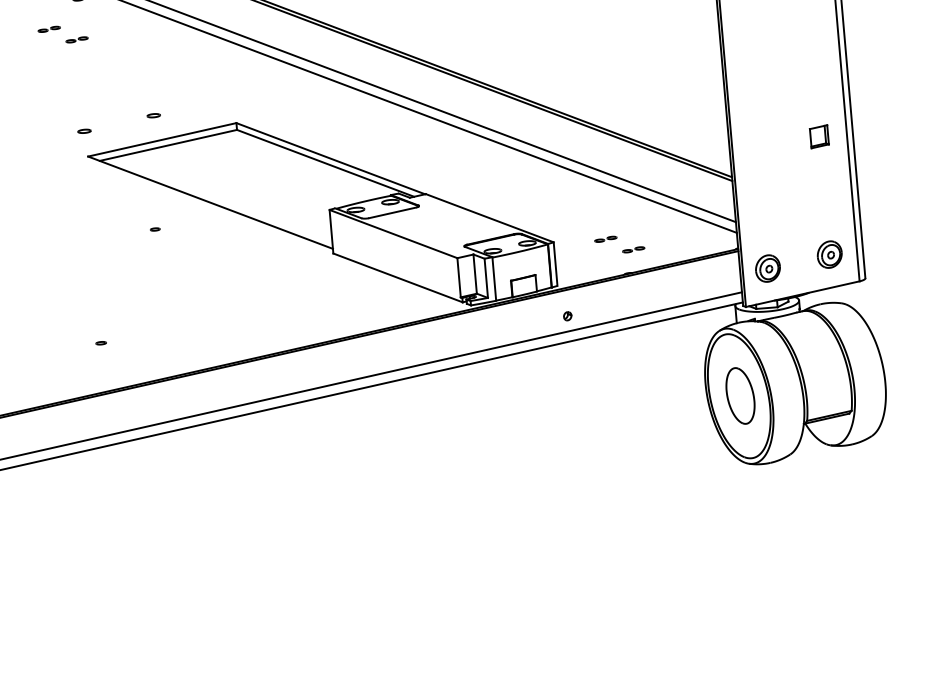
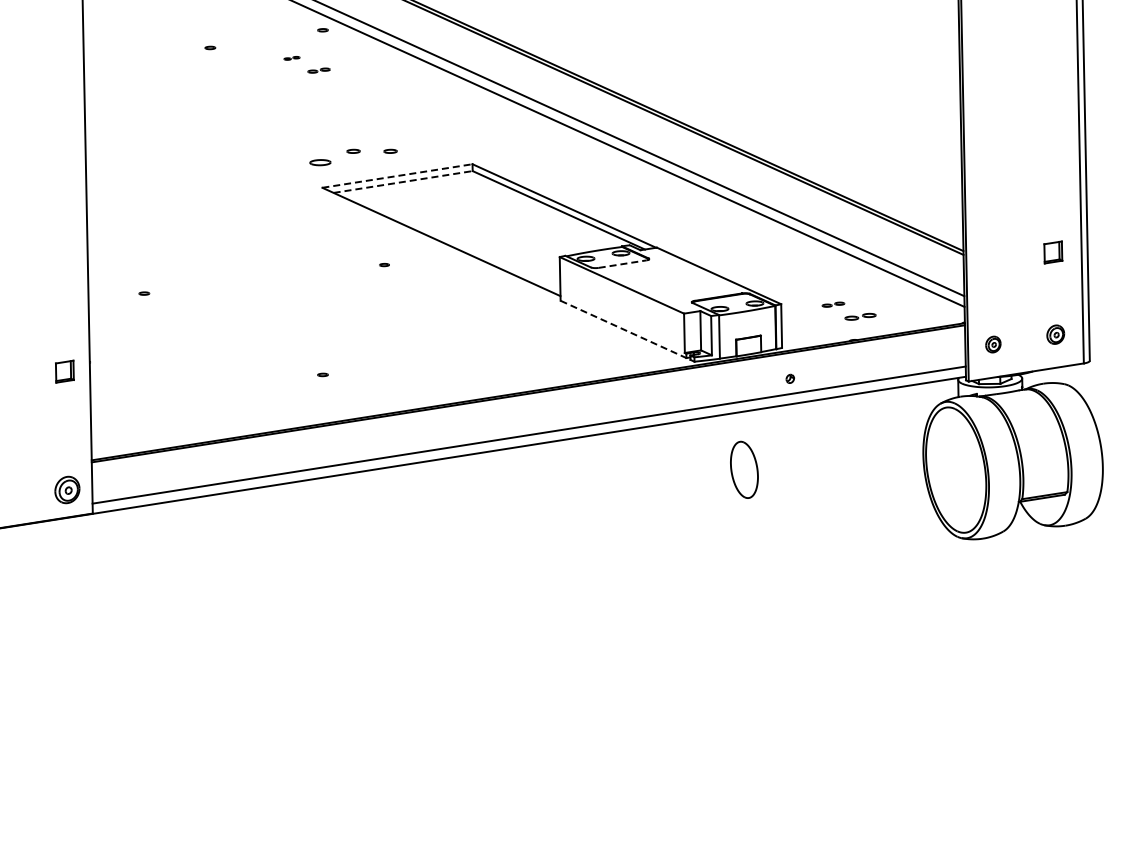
part: (48, 29) -> (291, 58), size x0.7
part: (116, 117) -> (353, 150), added
part: (84, 130) -> (320, 161), size x1.6
part: (819, 136) -> (1053, 252), moved
line: (162, 140) -> (397, 176), solid -> dashed
line: (168, 144) -> (403, 181), solid -> dashed
line: (392, 213) -> (622, 264), solid -> dashed
part: (633, 250) -> (860, 317), size x1.4
part: (829, 254) -> (1055, 334), size x0.7
part: (768, 268) -> (993, 344), size x0.6
line: (398, 277) -> (623, 329), solid -> dashed
part: (740, 395) -> (744, 469), moved

